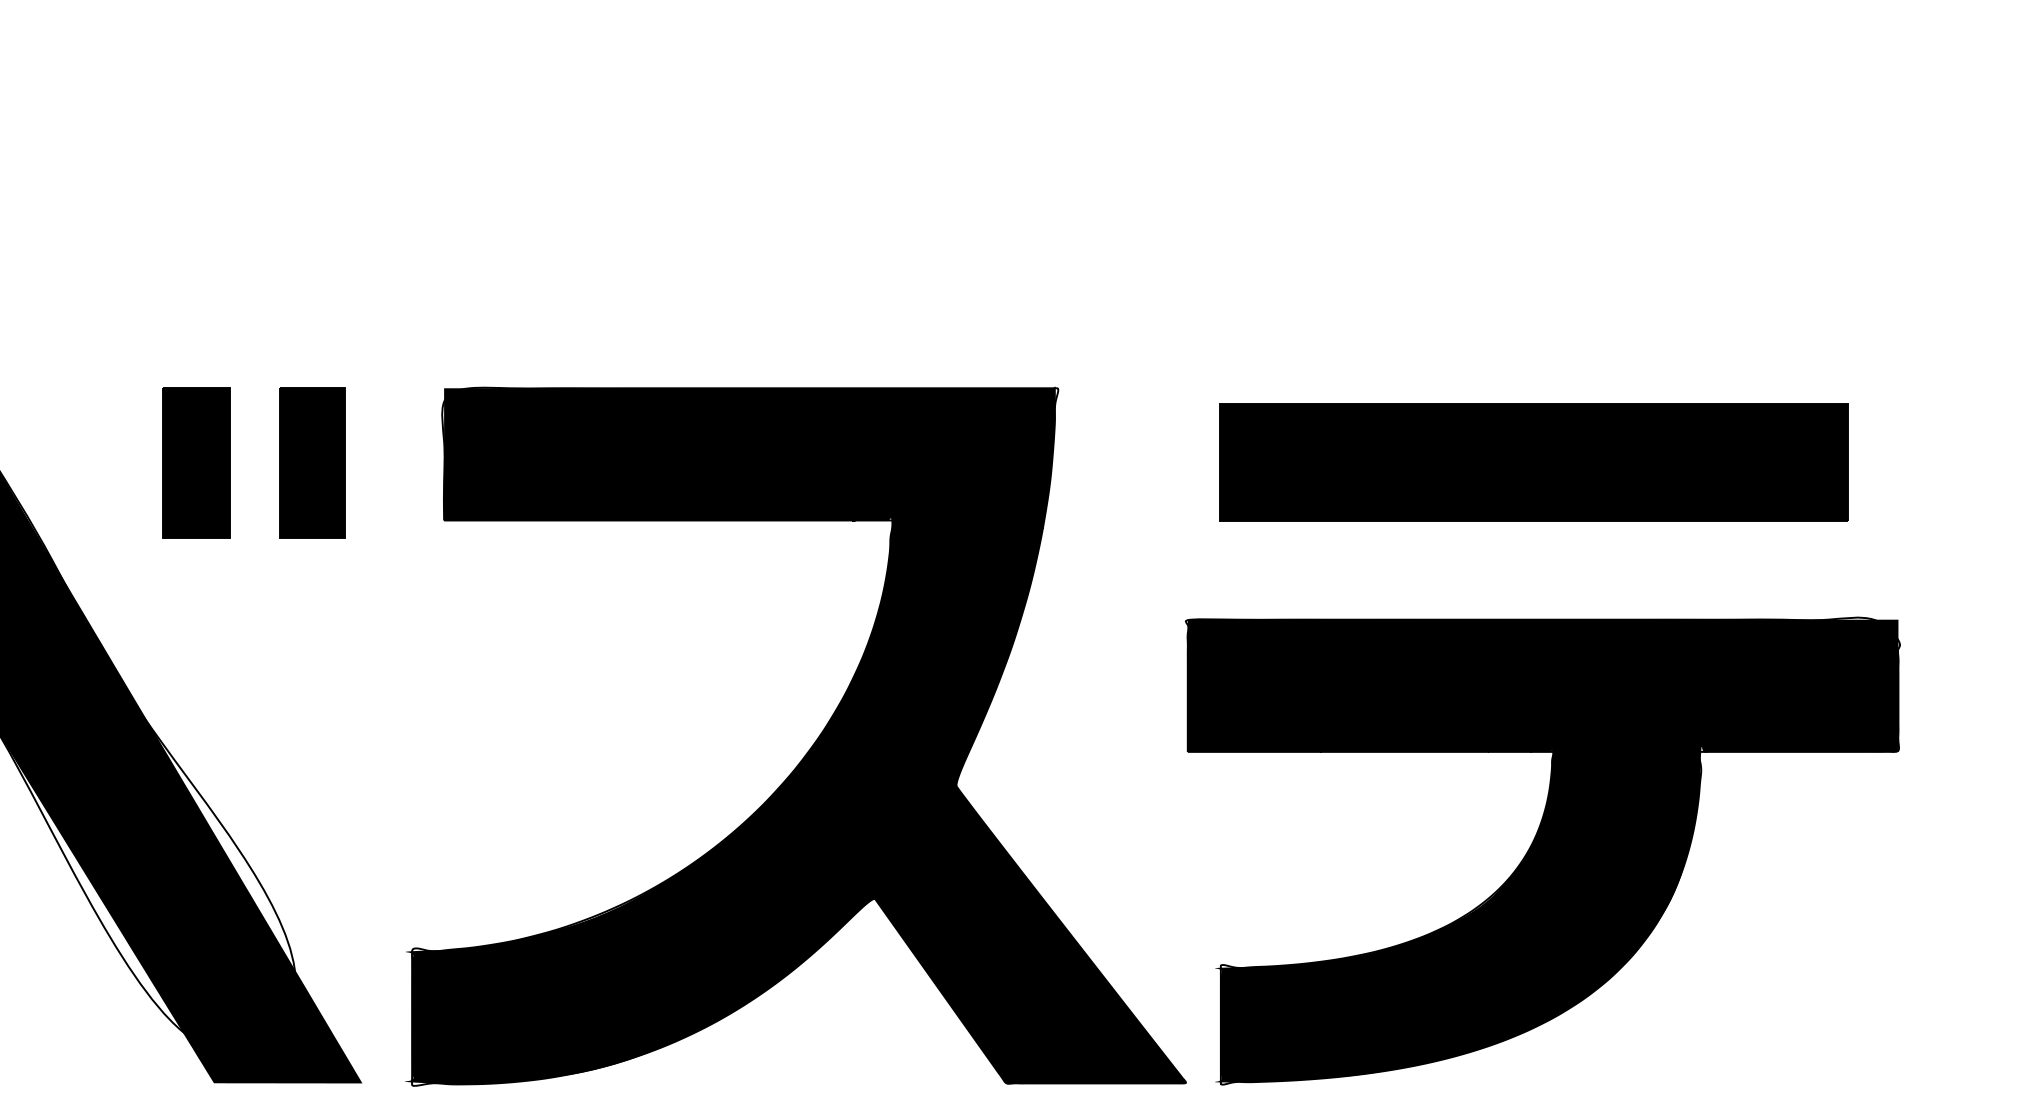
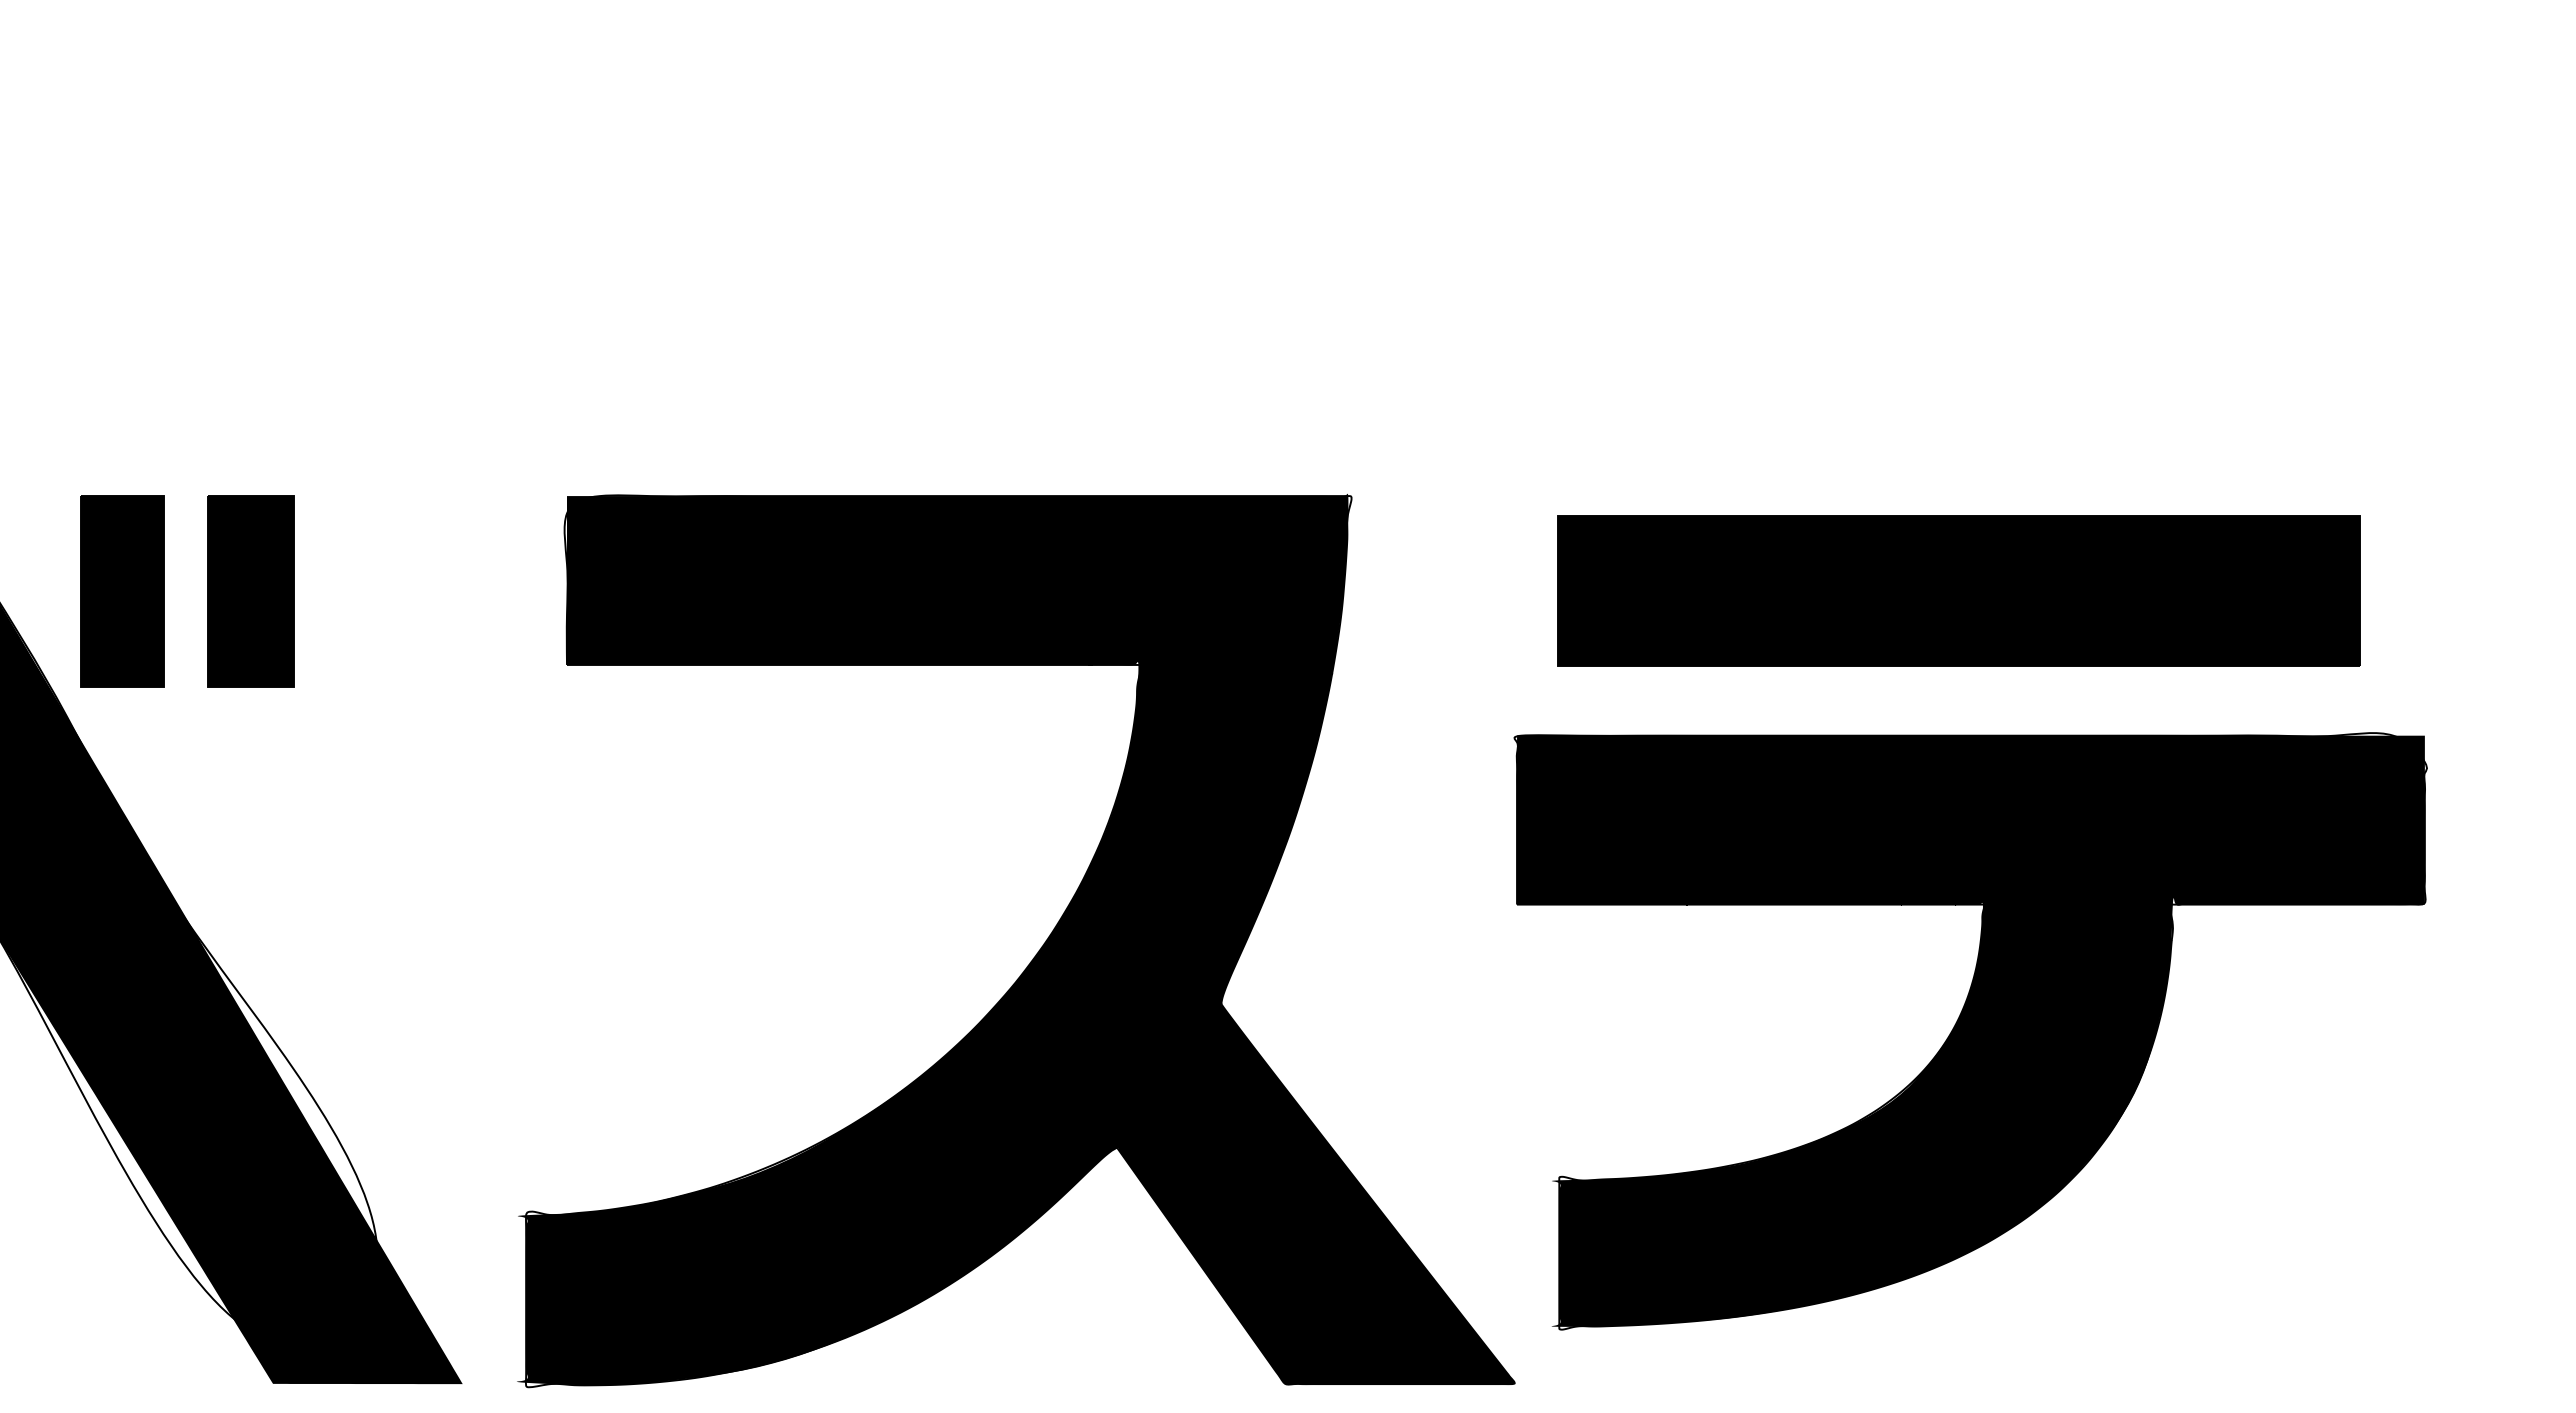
part: (312, 462) -> (122, 591), moved
part: (1542, 851) -> (1970, 1031), moved

